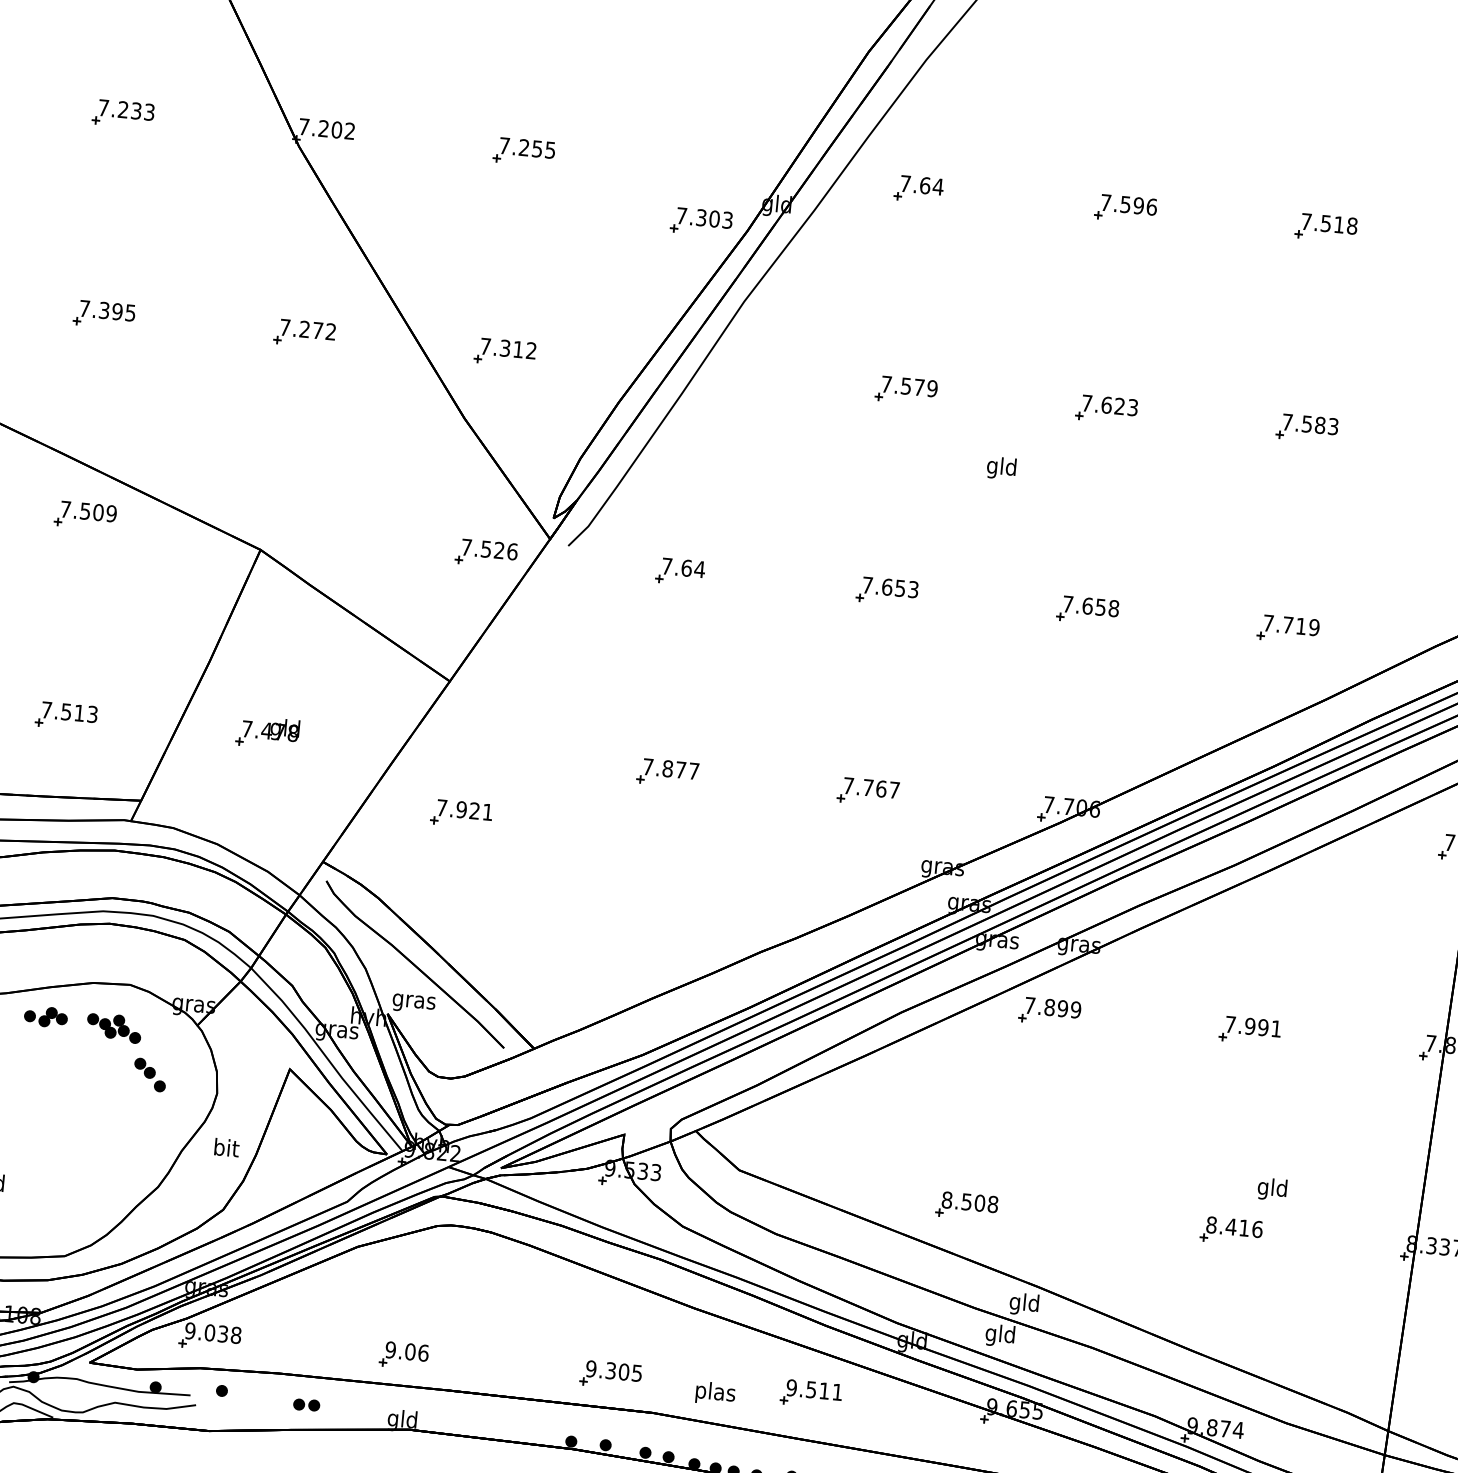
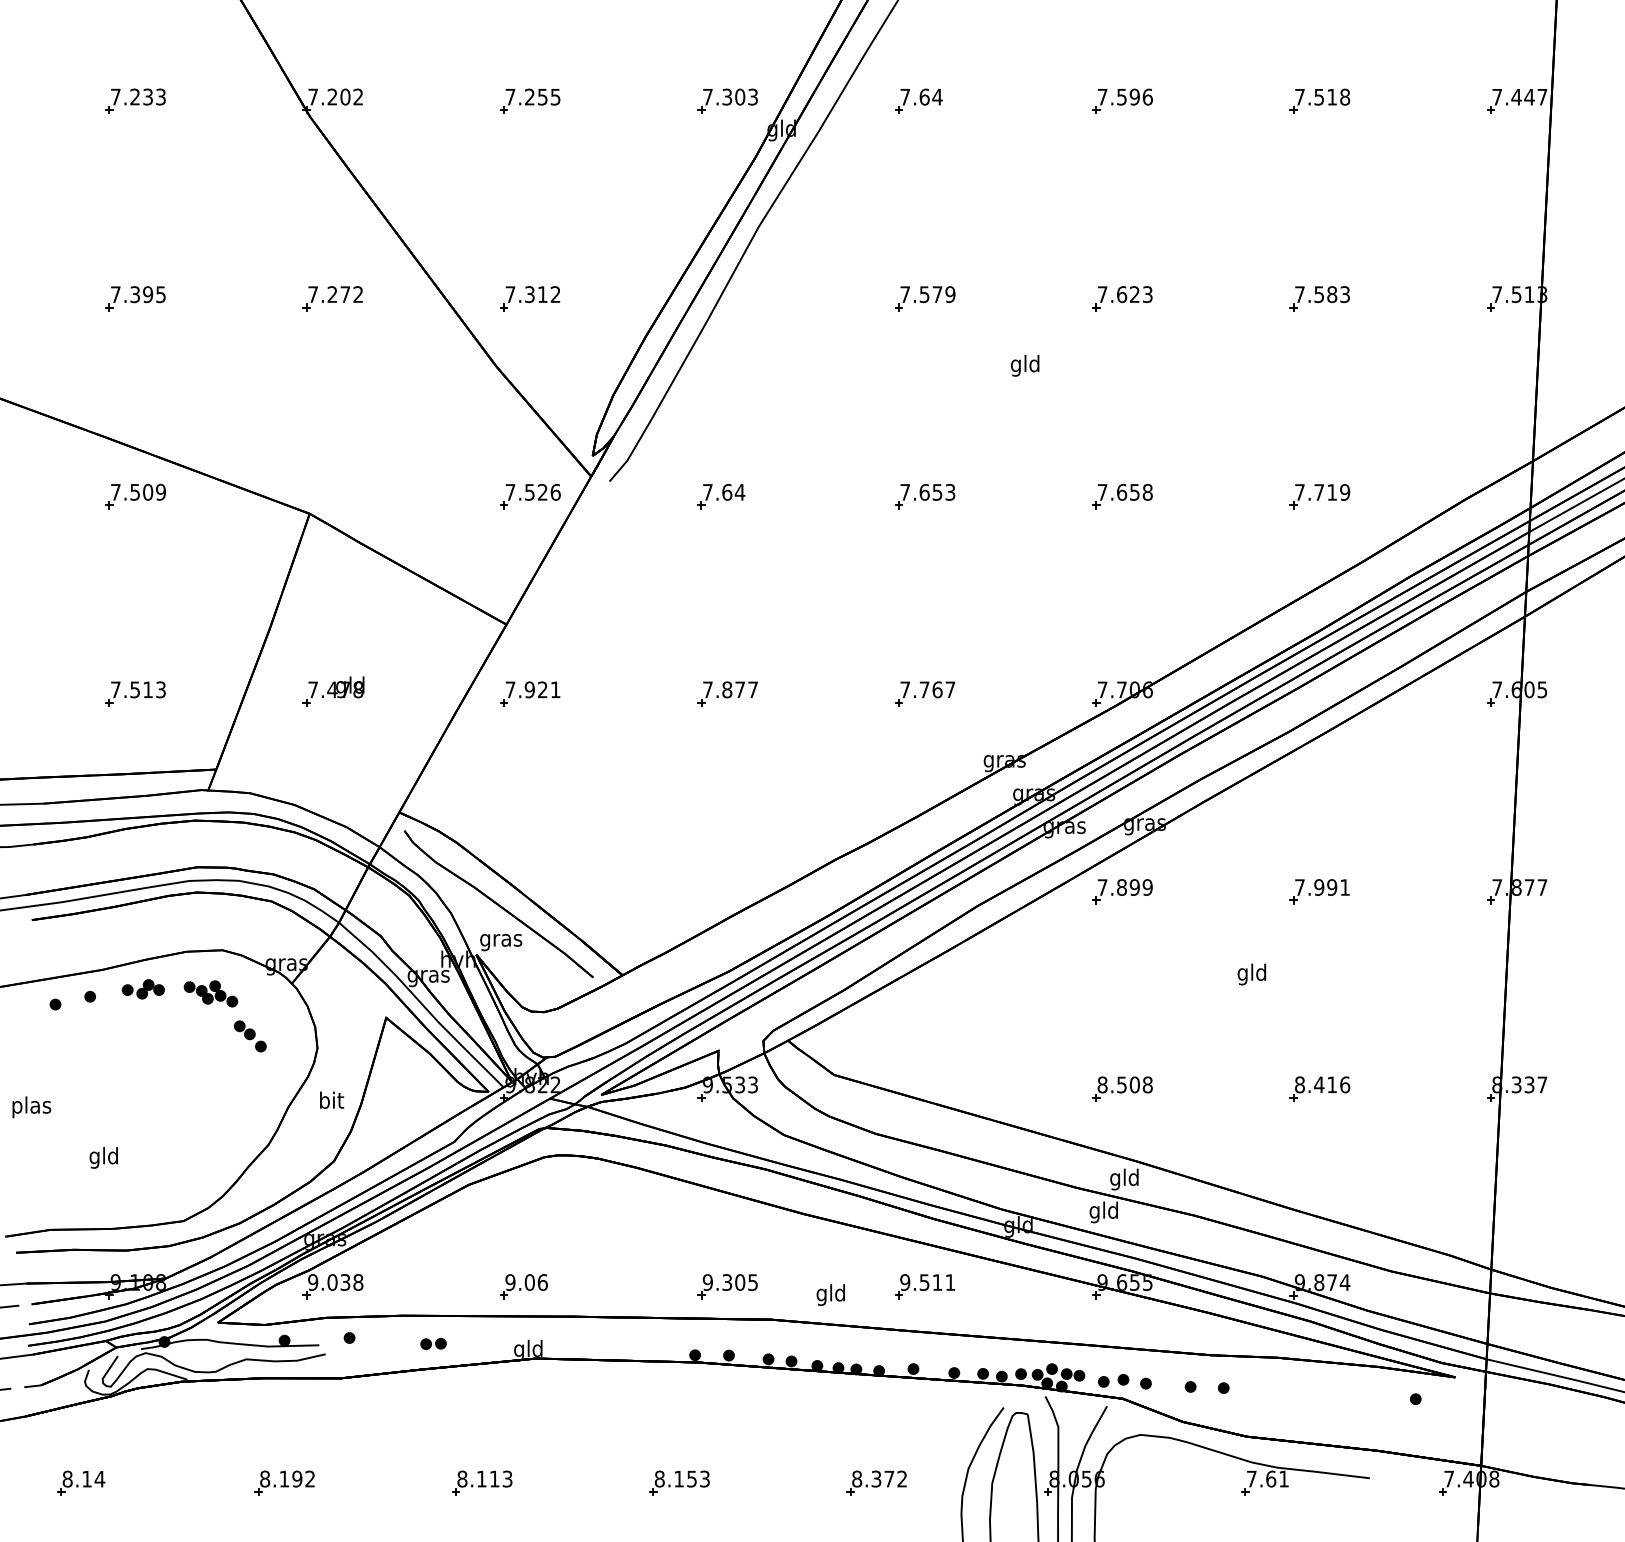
part: (701, 221) -> (727, 100), moved
part: (461, 813) -> (530, 693), moved
text: (1271, 1189) -> (1251, 974), moved
part: (967, 1205) -> (1122, 1088), moved
text: (715, 1393) -> (831, 1294), plas -> gld

